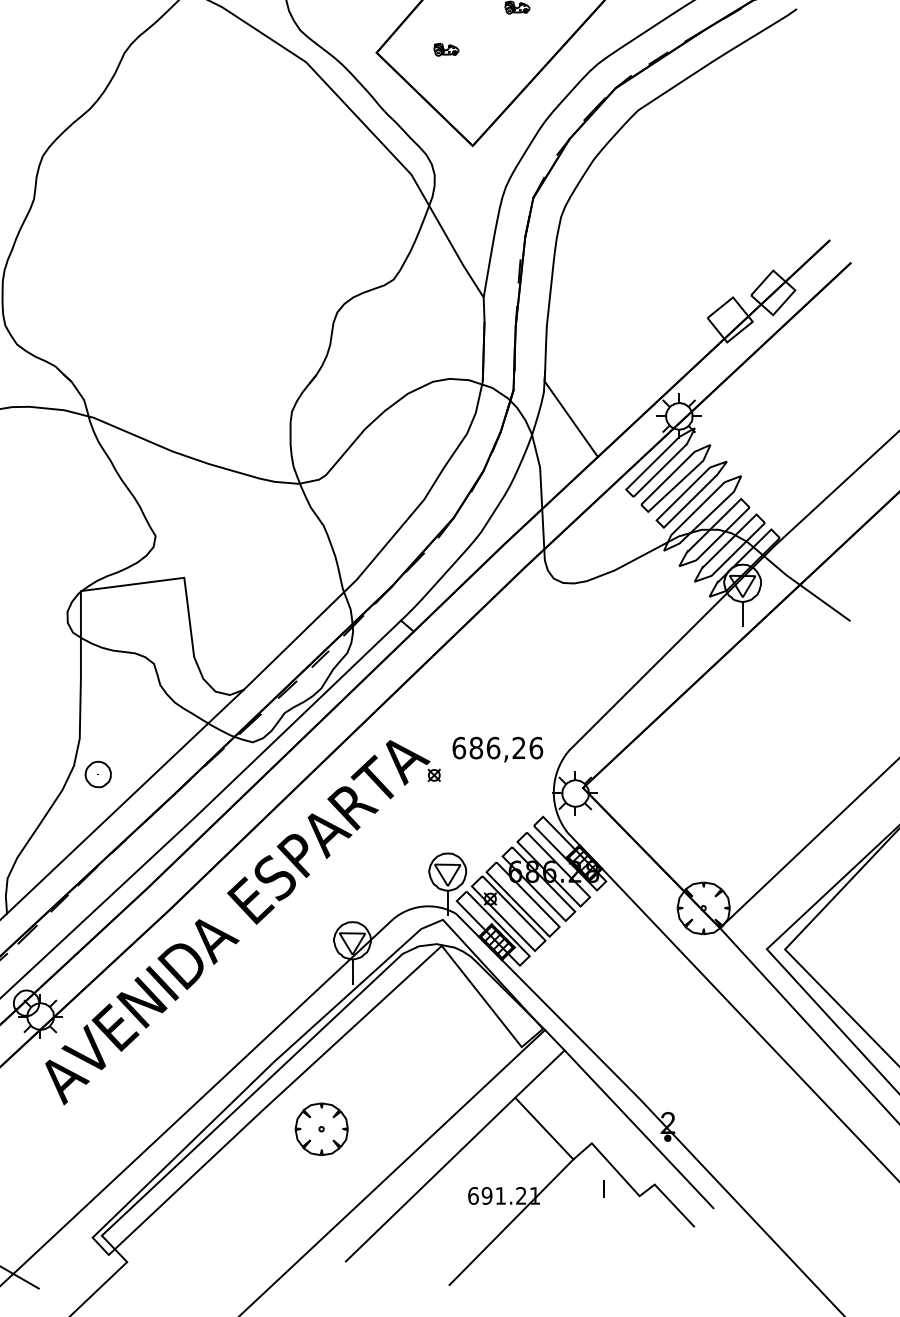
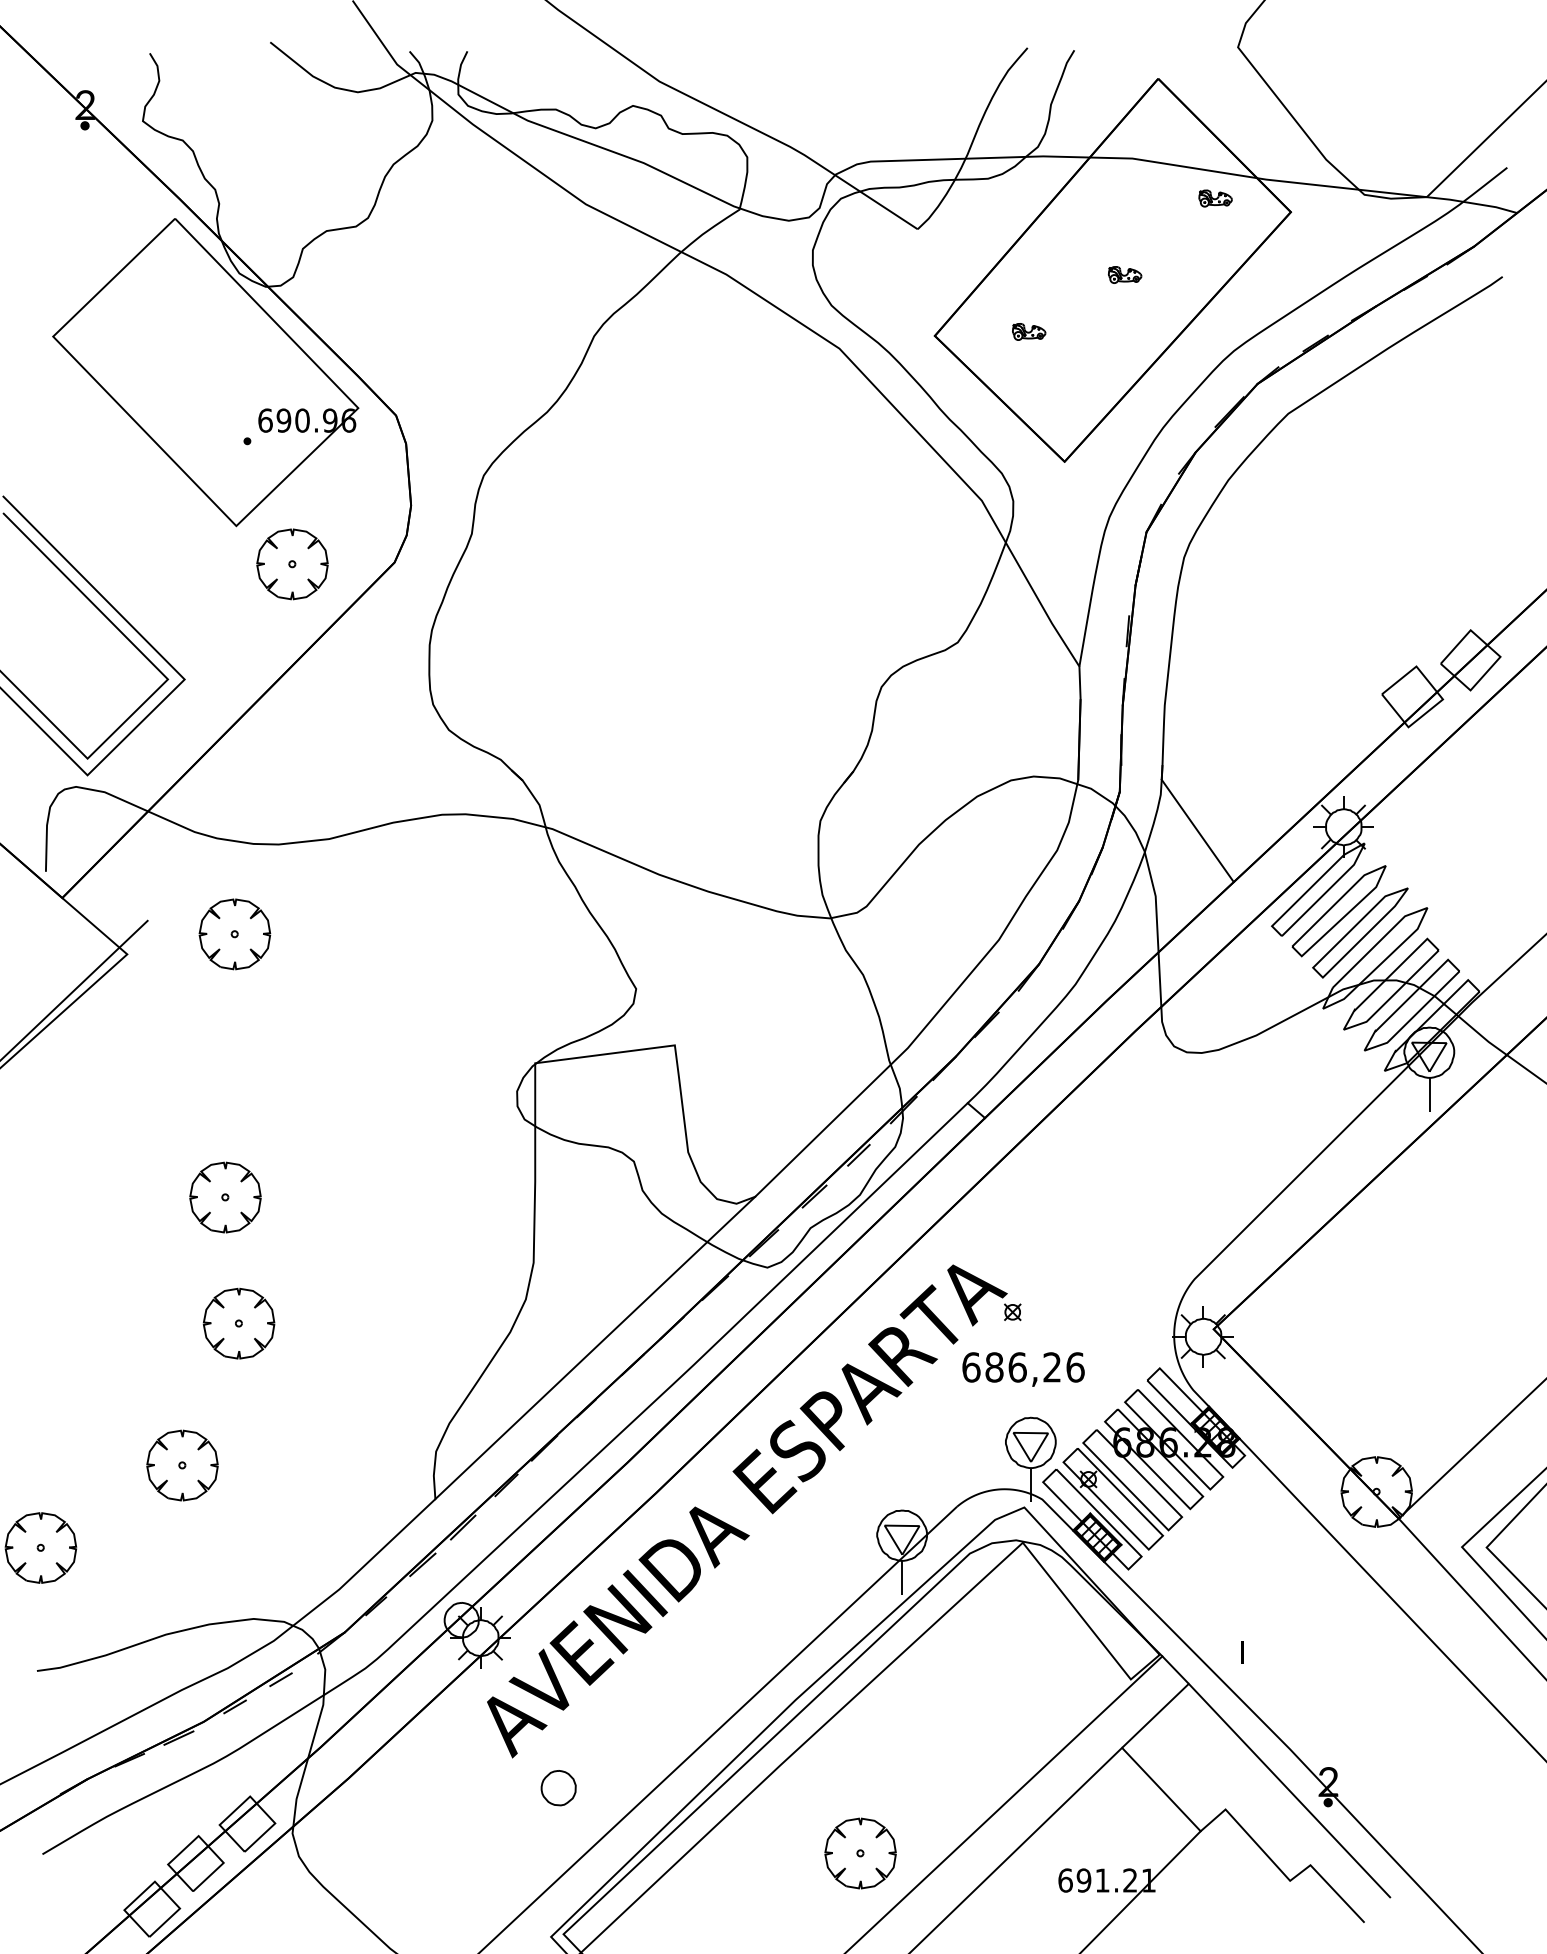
text: (497, 749) -> (1023, 1369), moved
part: (98, 774) -> (558, 1788), moved
part: (321, 1129) -> (860, 1853), moved
text: (604, 1189) -> (1242, 1652), moved

